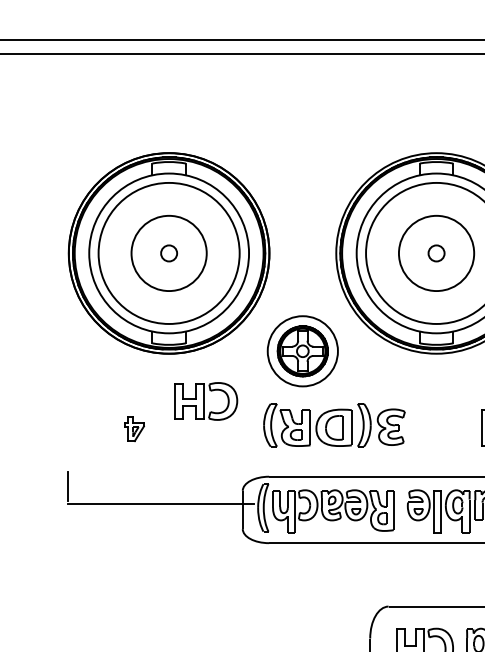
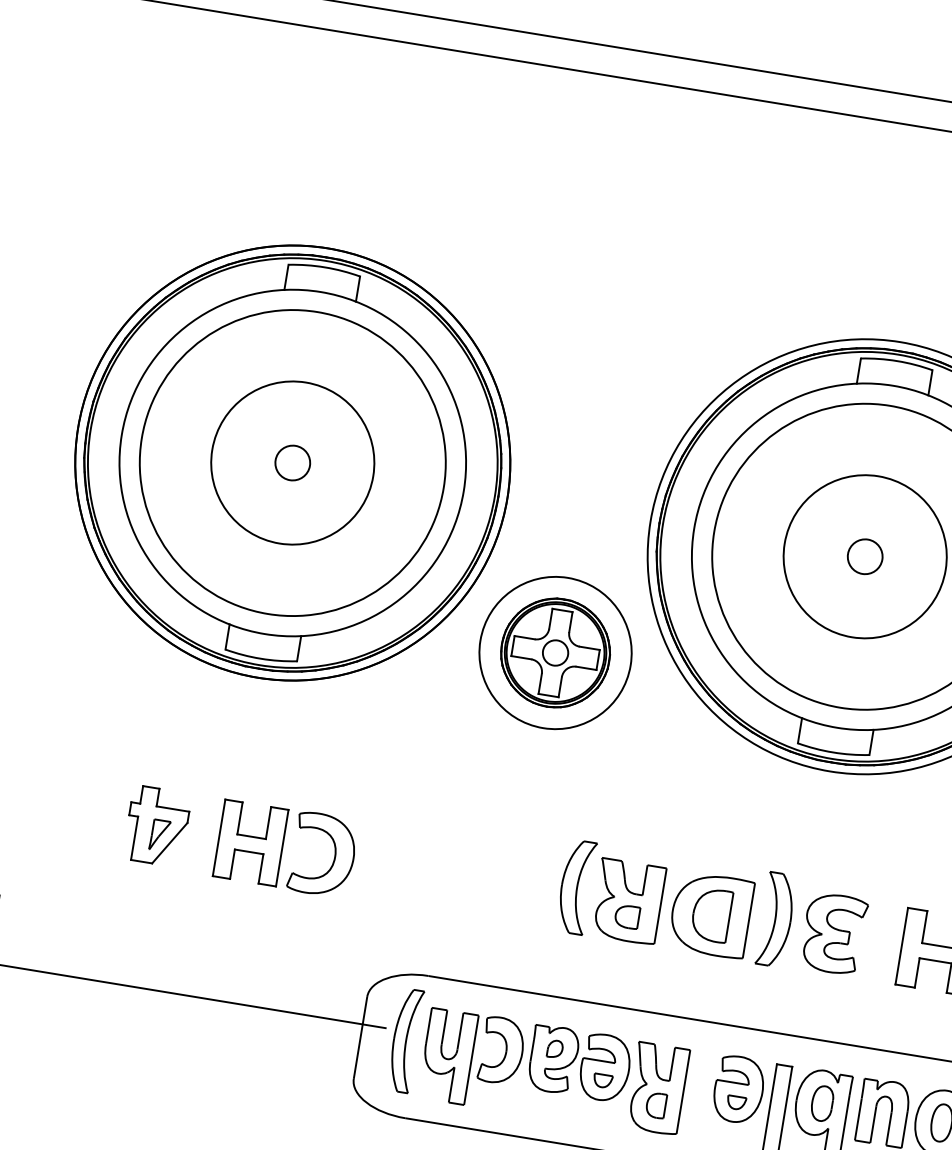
part: (302, 351) -> (554, 653), moved
part: (206, 401) -> (287, 849), moved
part: (334, 425) -> (712, 909), moved
part: (134, 429) -> (156, 827), size x1.43

